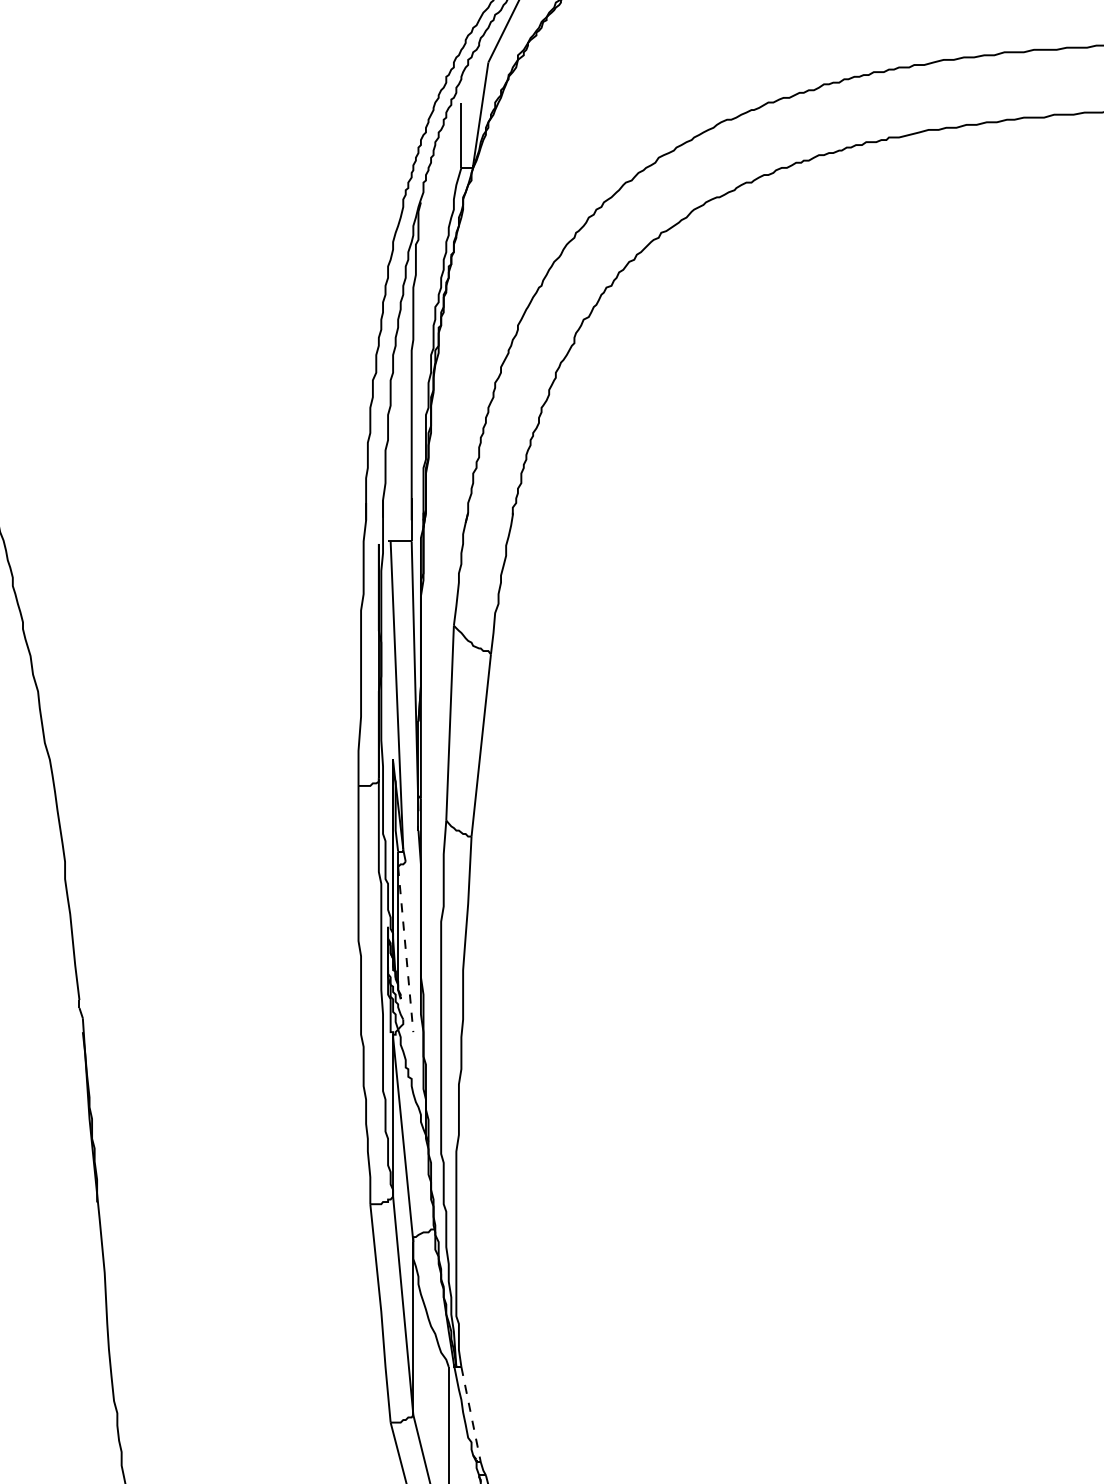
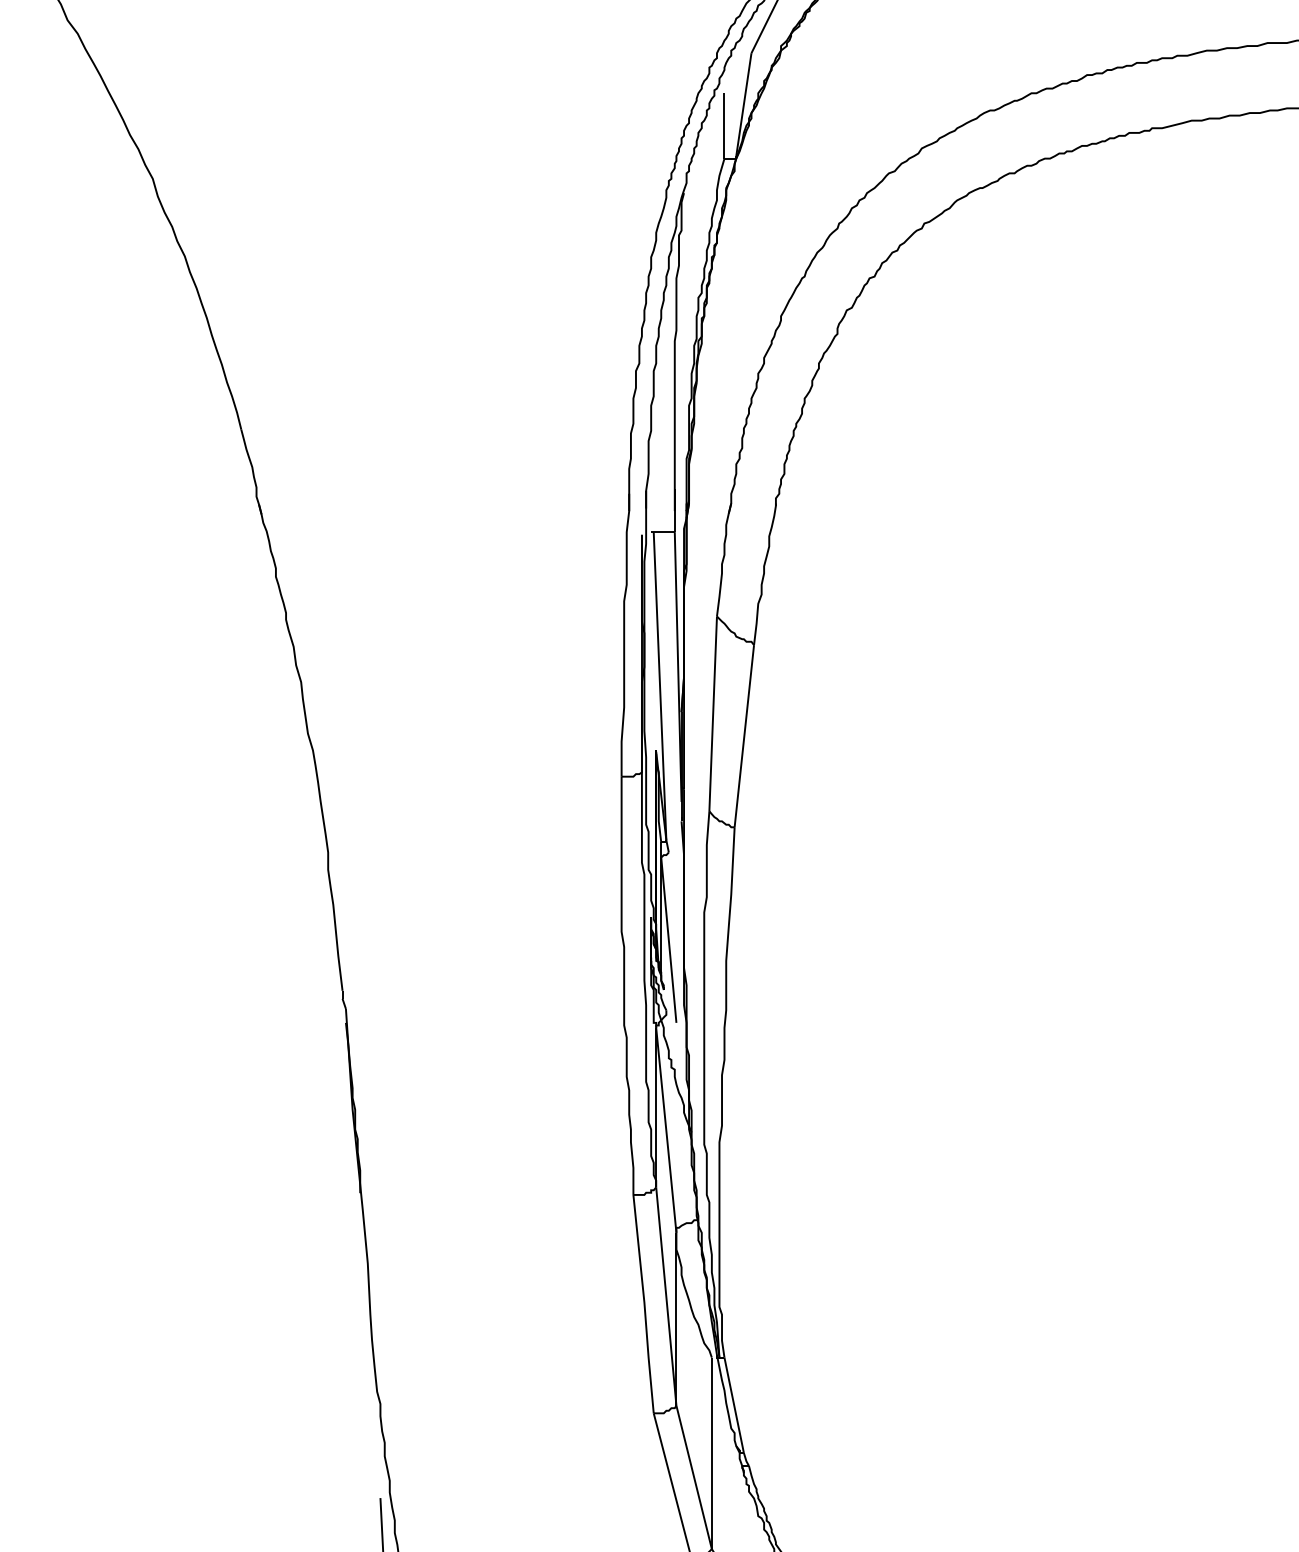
line: (405, 949) -> (668, 940), dashed -> solid
line: (471, 1414) -> (734, 1405), dashed -> solid

